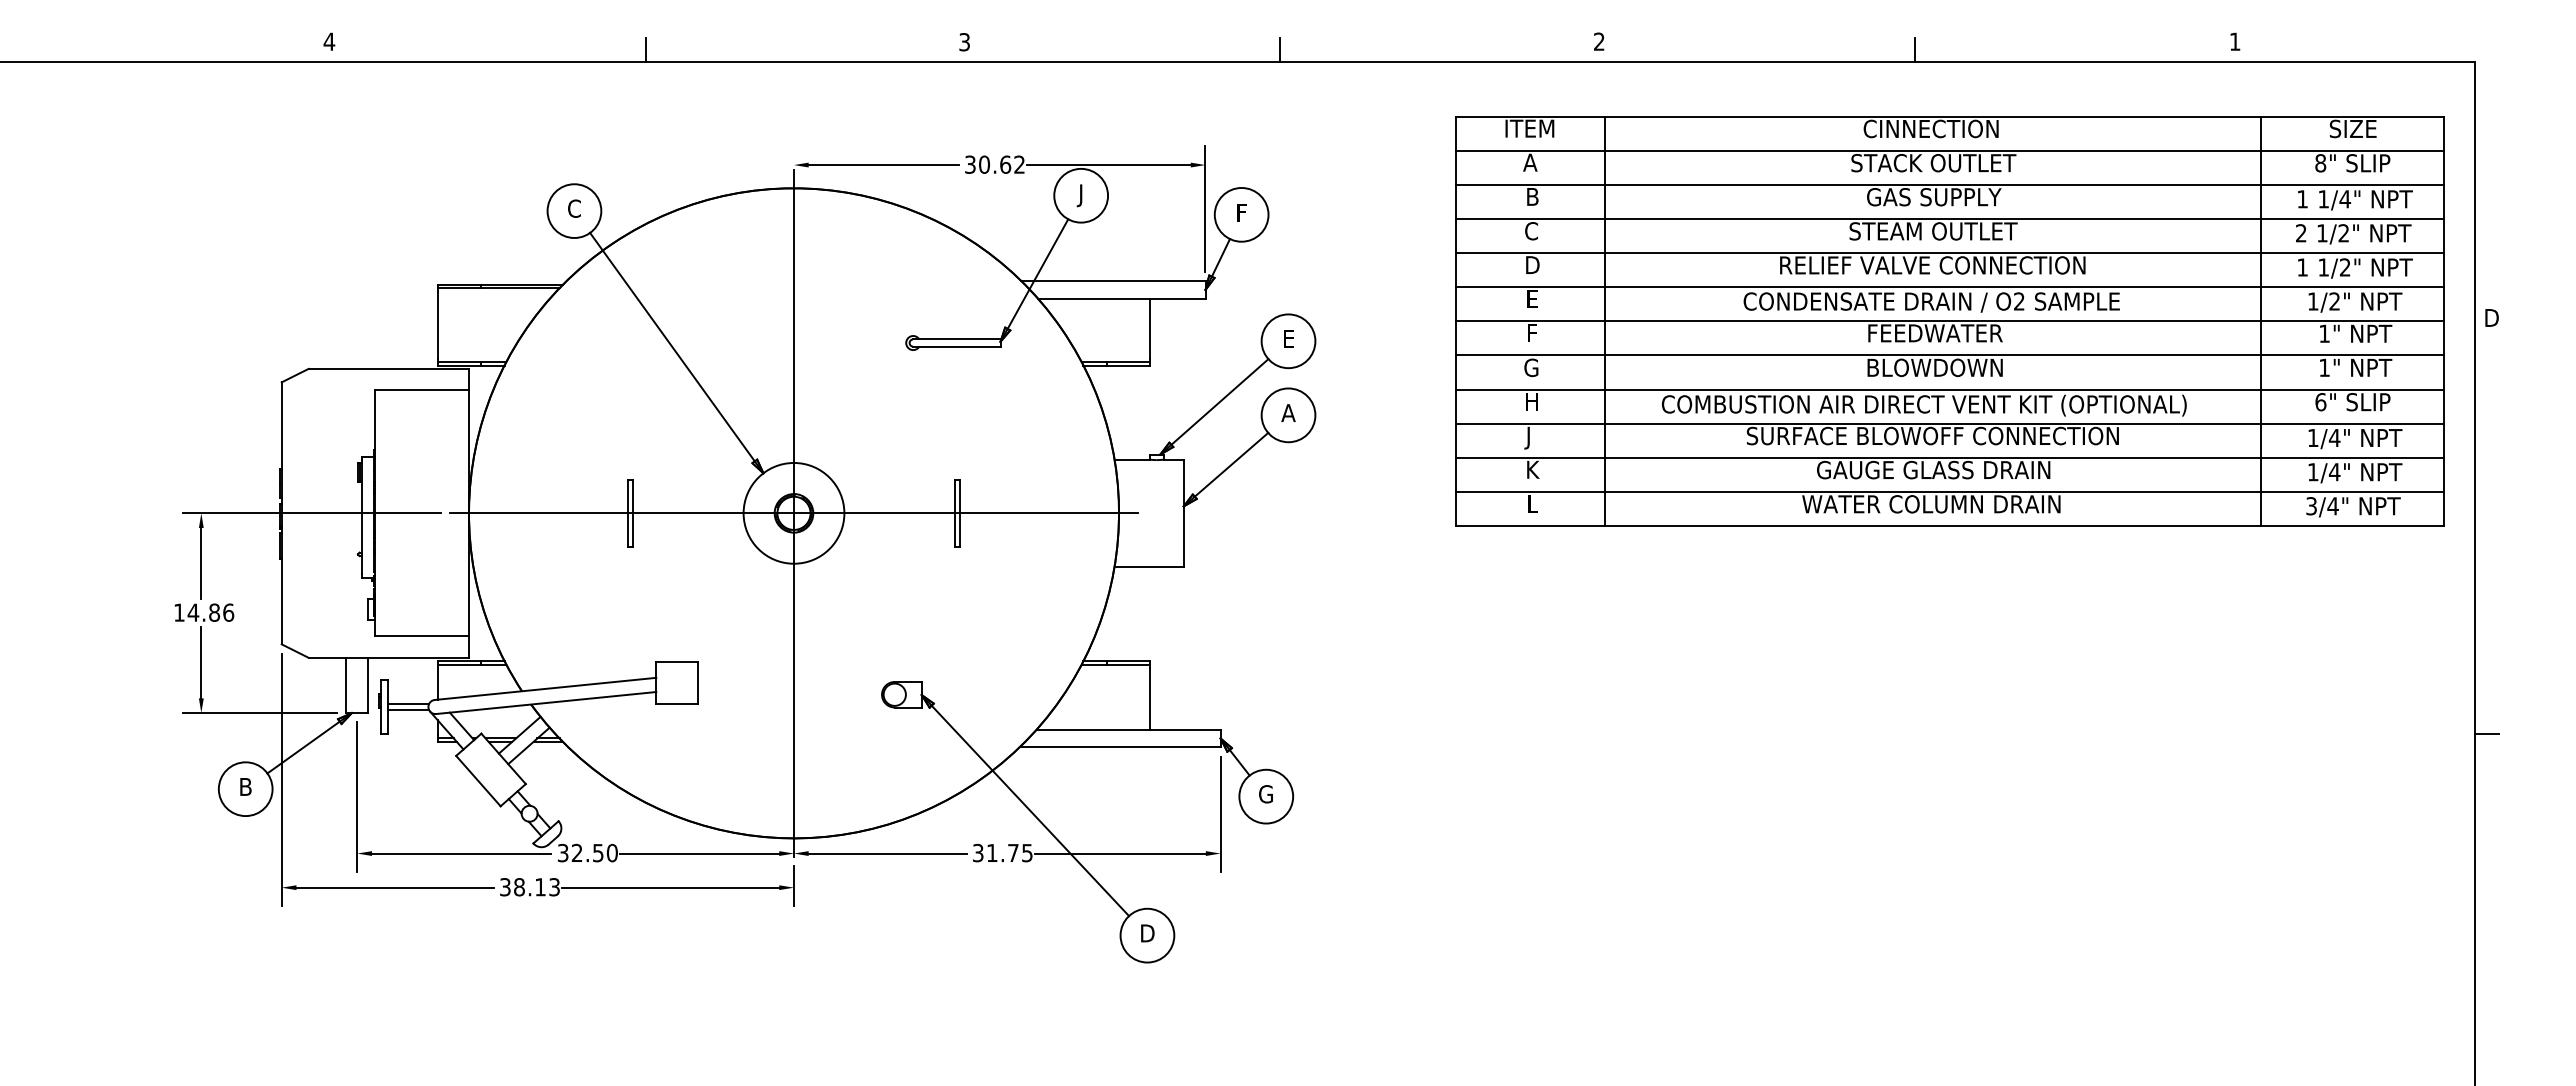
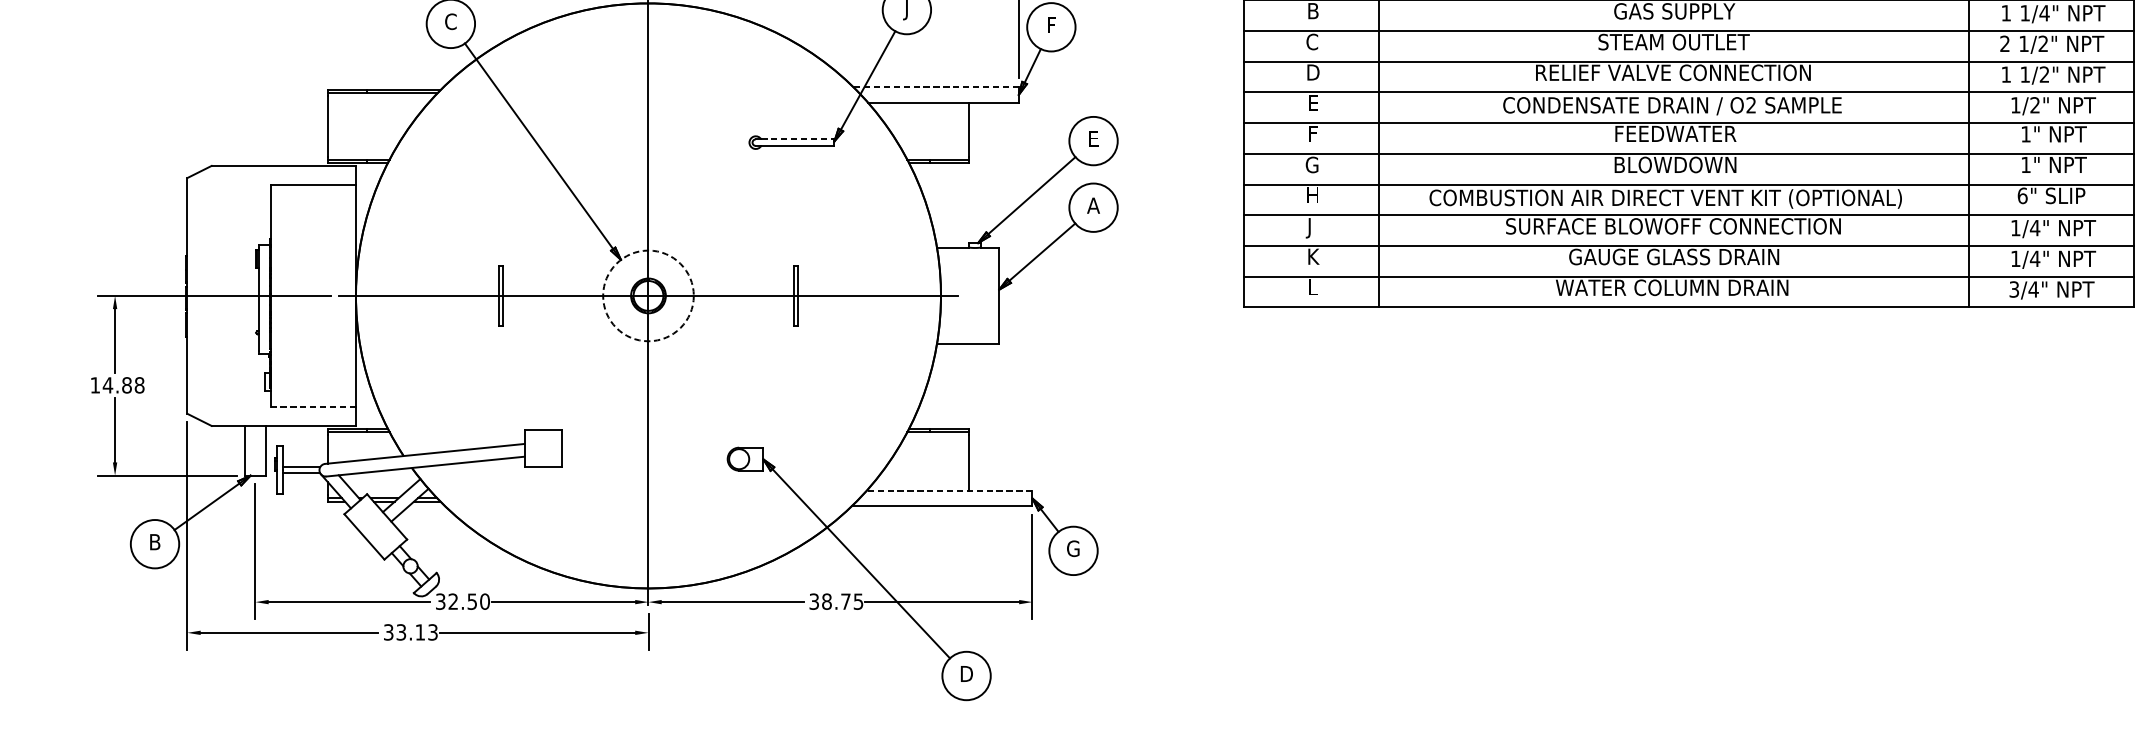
line: (1112, 281) -> (935, 87), solid -> dashed
line: (959, 339) -> (797, 139), solid -> dashed
circle: (793, 512) -> (648, 295), solid -> dashed
text: (228, 612) -> (139, 385), 14.86 -> 14.88
line: (421, 636) -> (313, 406), solid -> dashed
line: (1128, 729) -> (949, 490), solid -> dashed
text: (991, 852) -> (826, 601), 31.75 -> 38.75
text: (519, 887) -> (401, 632), 38.13 -> 33.13

